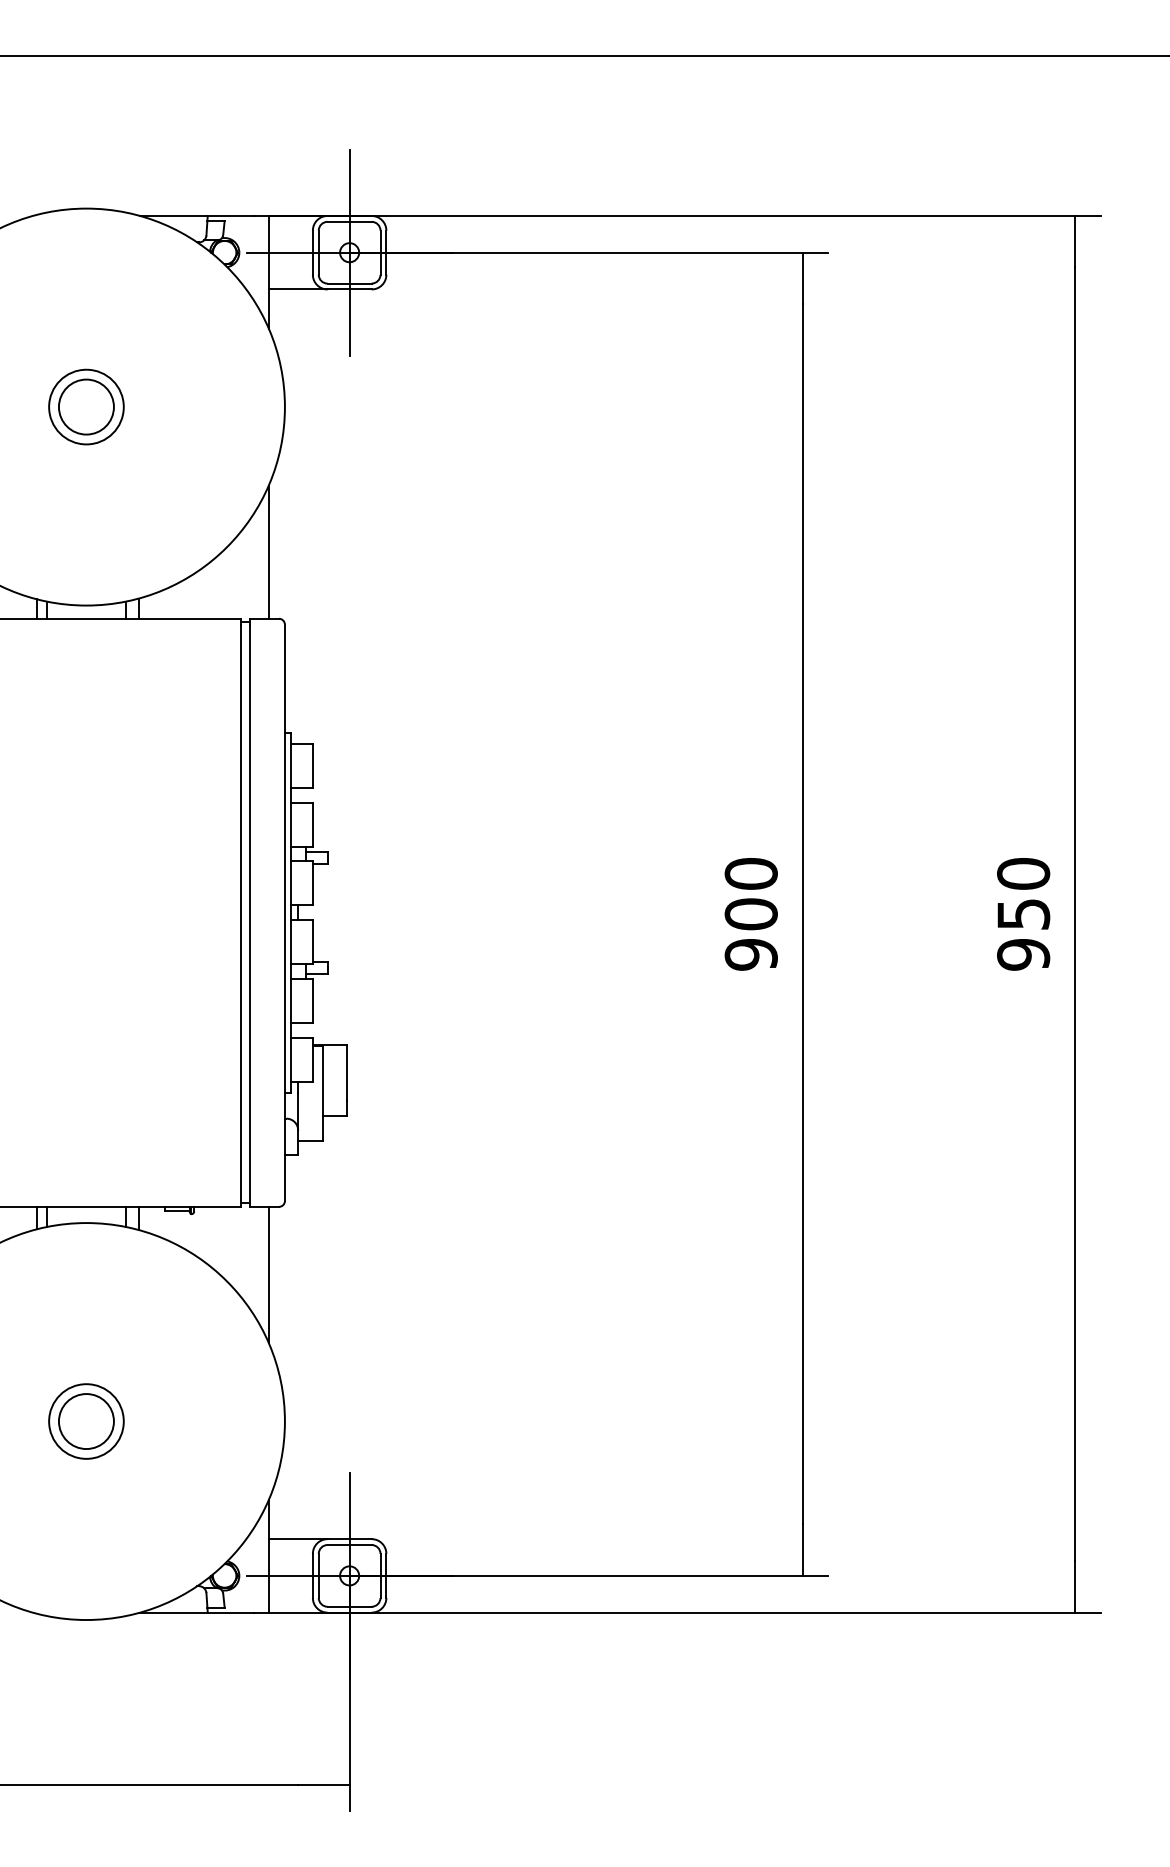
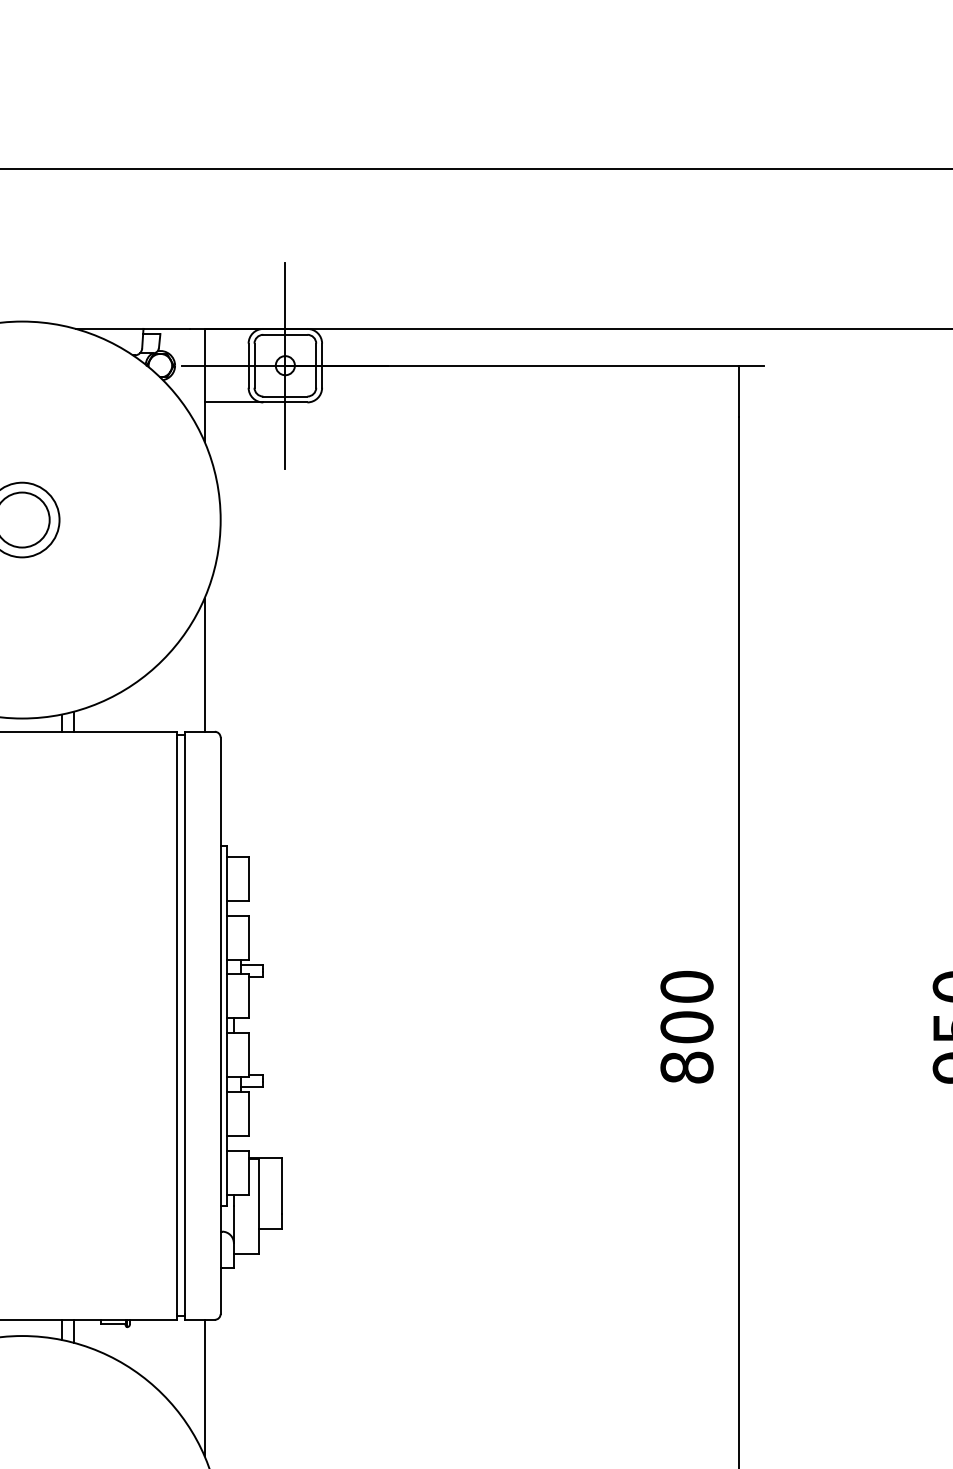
text: (750, 954) -> (686, 1067), 900 -> 800

